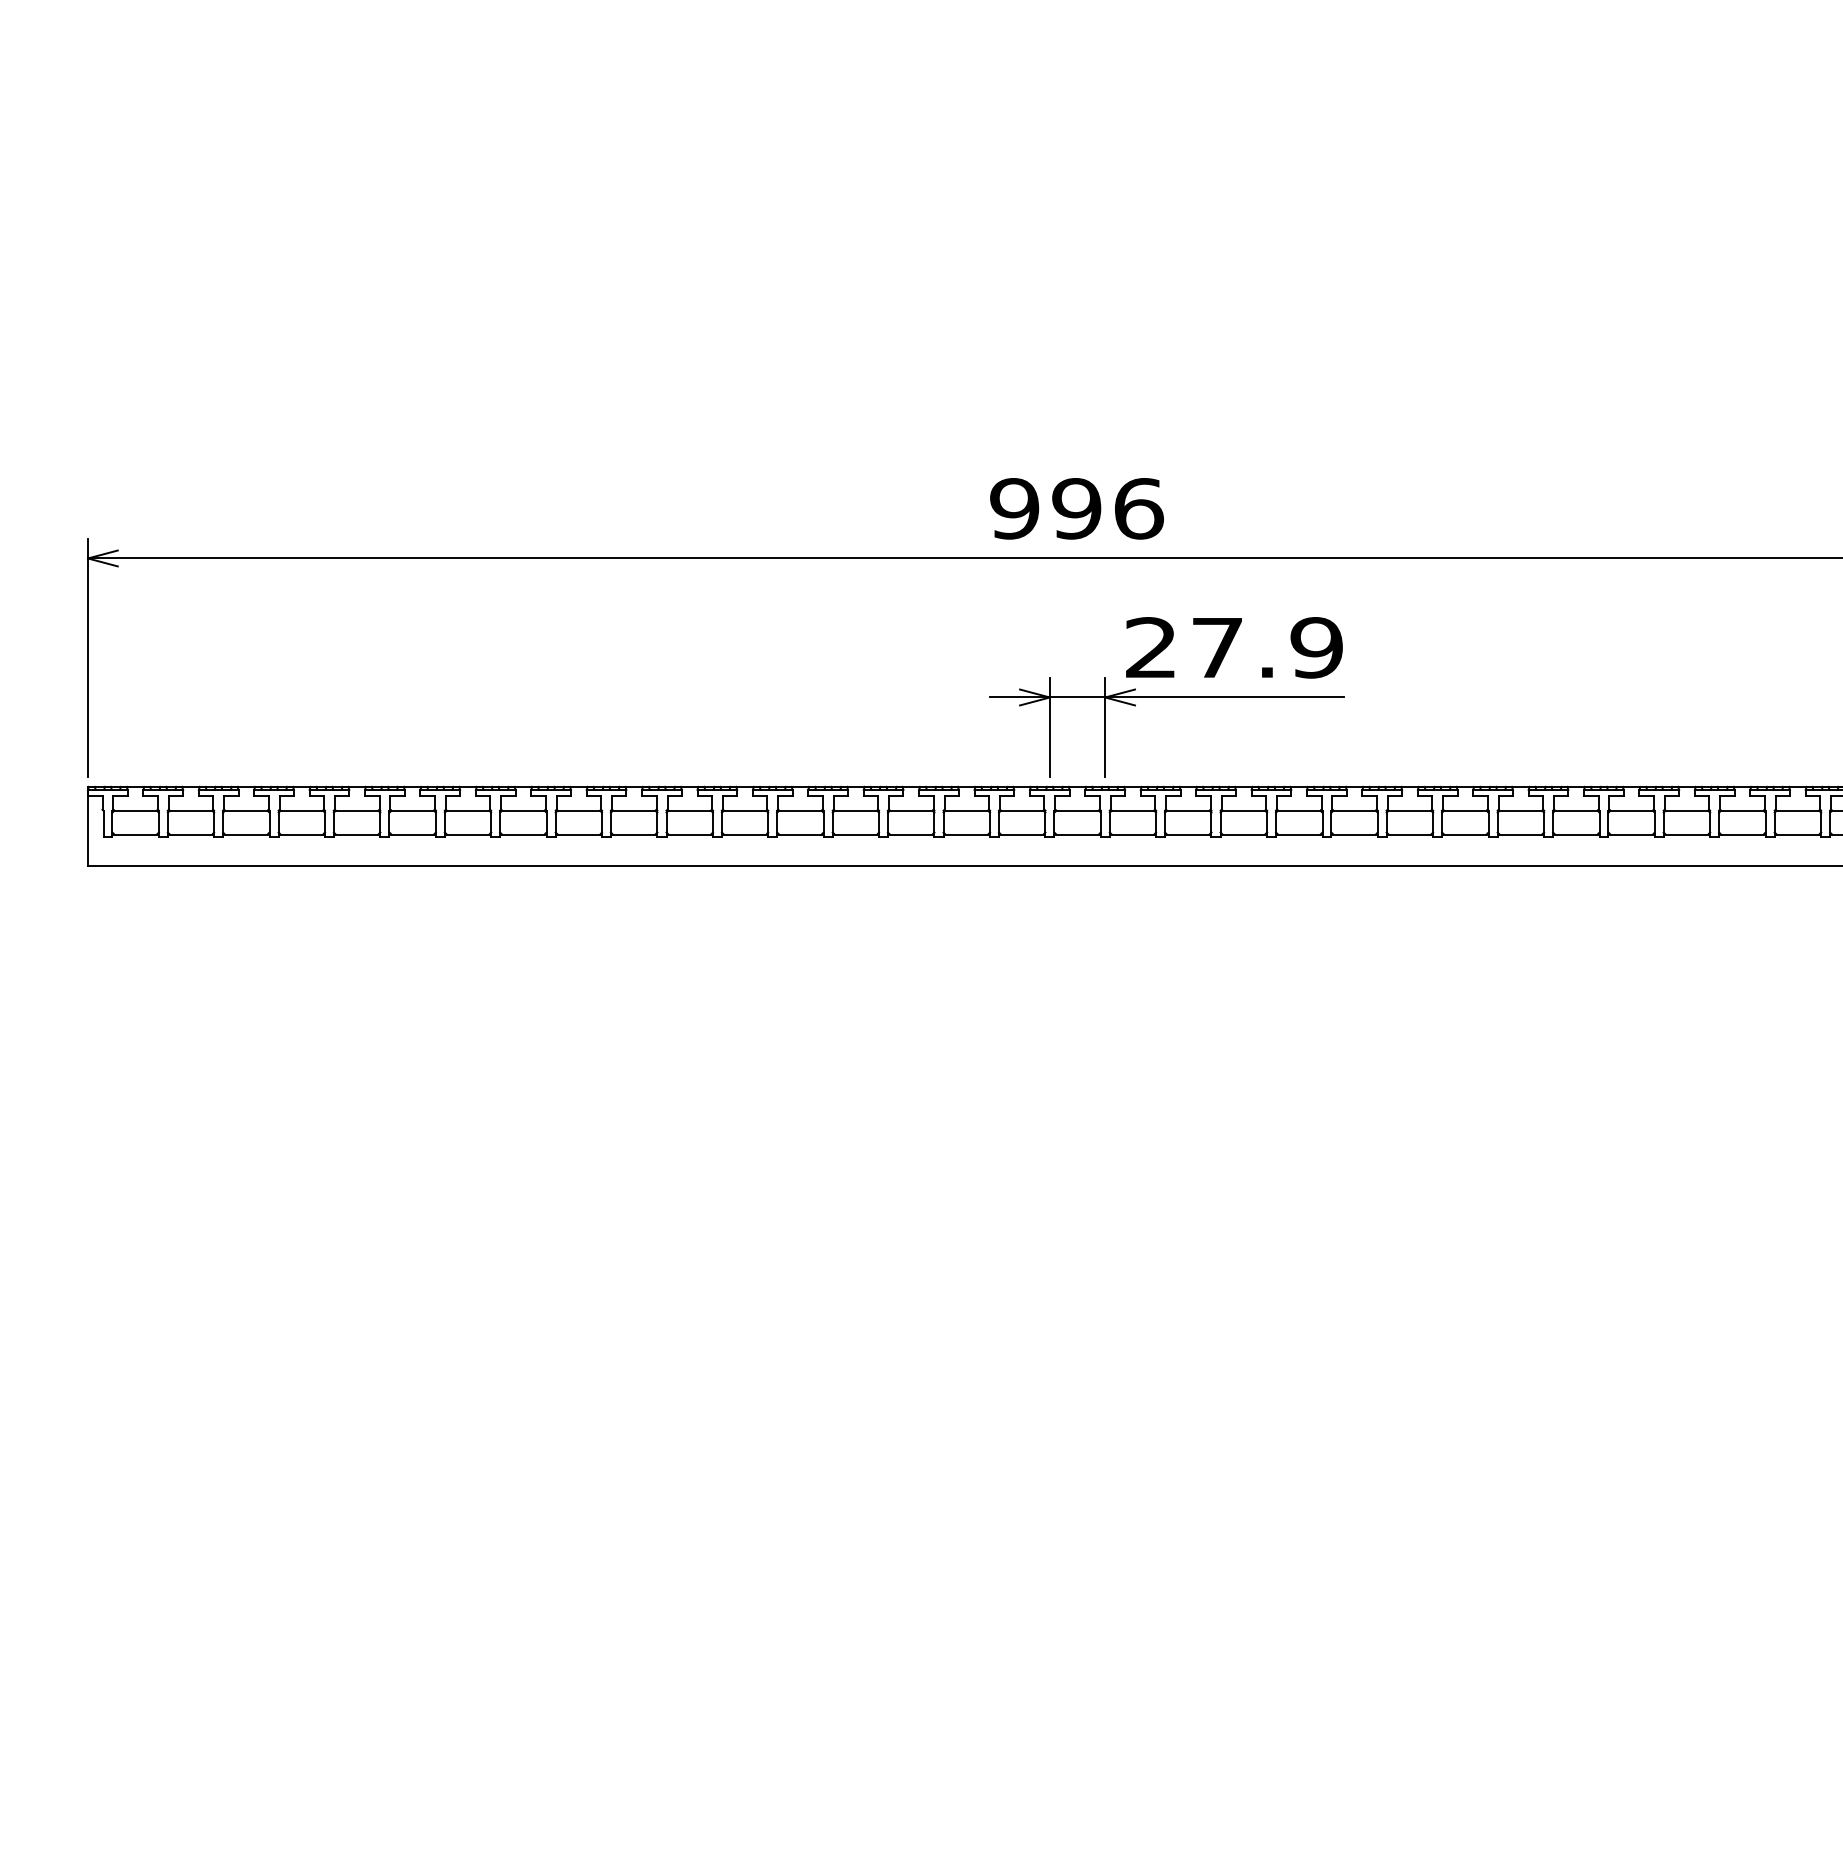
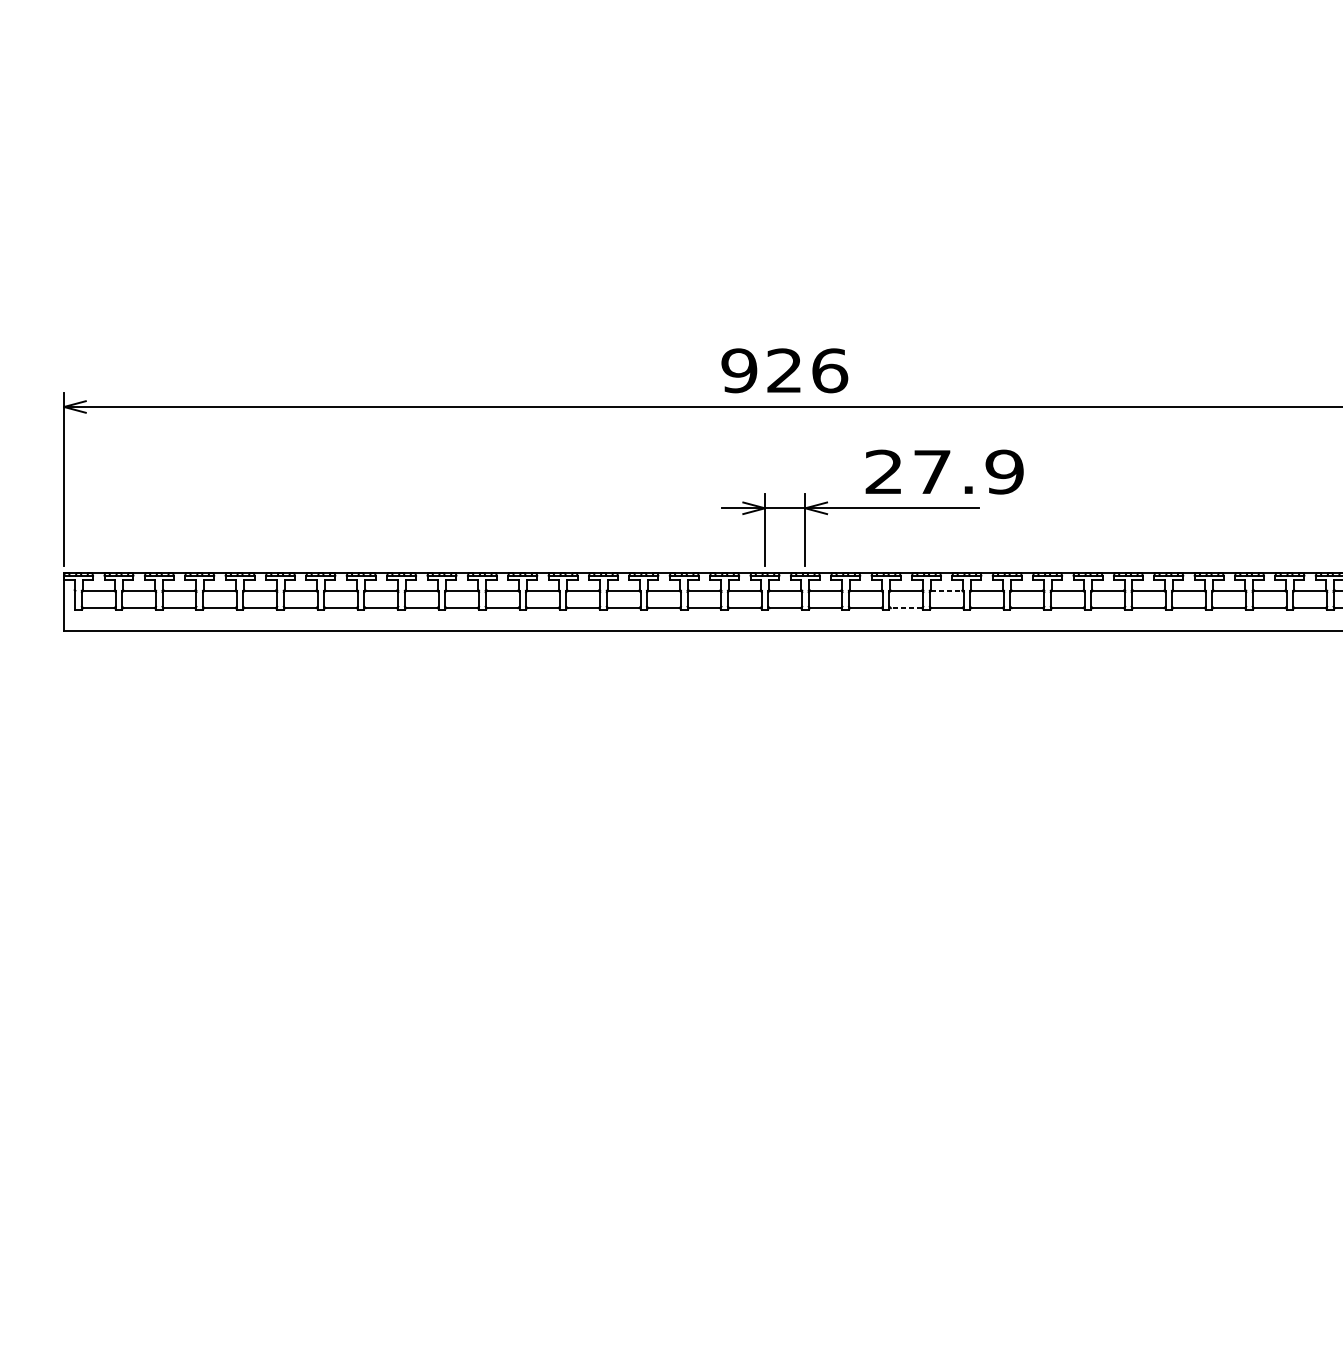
text: (1076, 508) -> (784, 370), 996 -> 926
text: (1234, 647) -> (944, 471), moved
line: (1299, 810) -> (946, 590), solid -> dashed
line: (1243, 834) -> (906, 608), solid -> dashed

